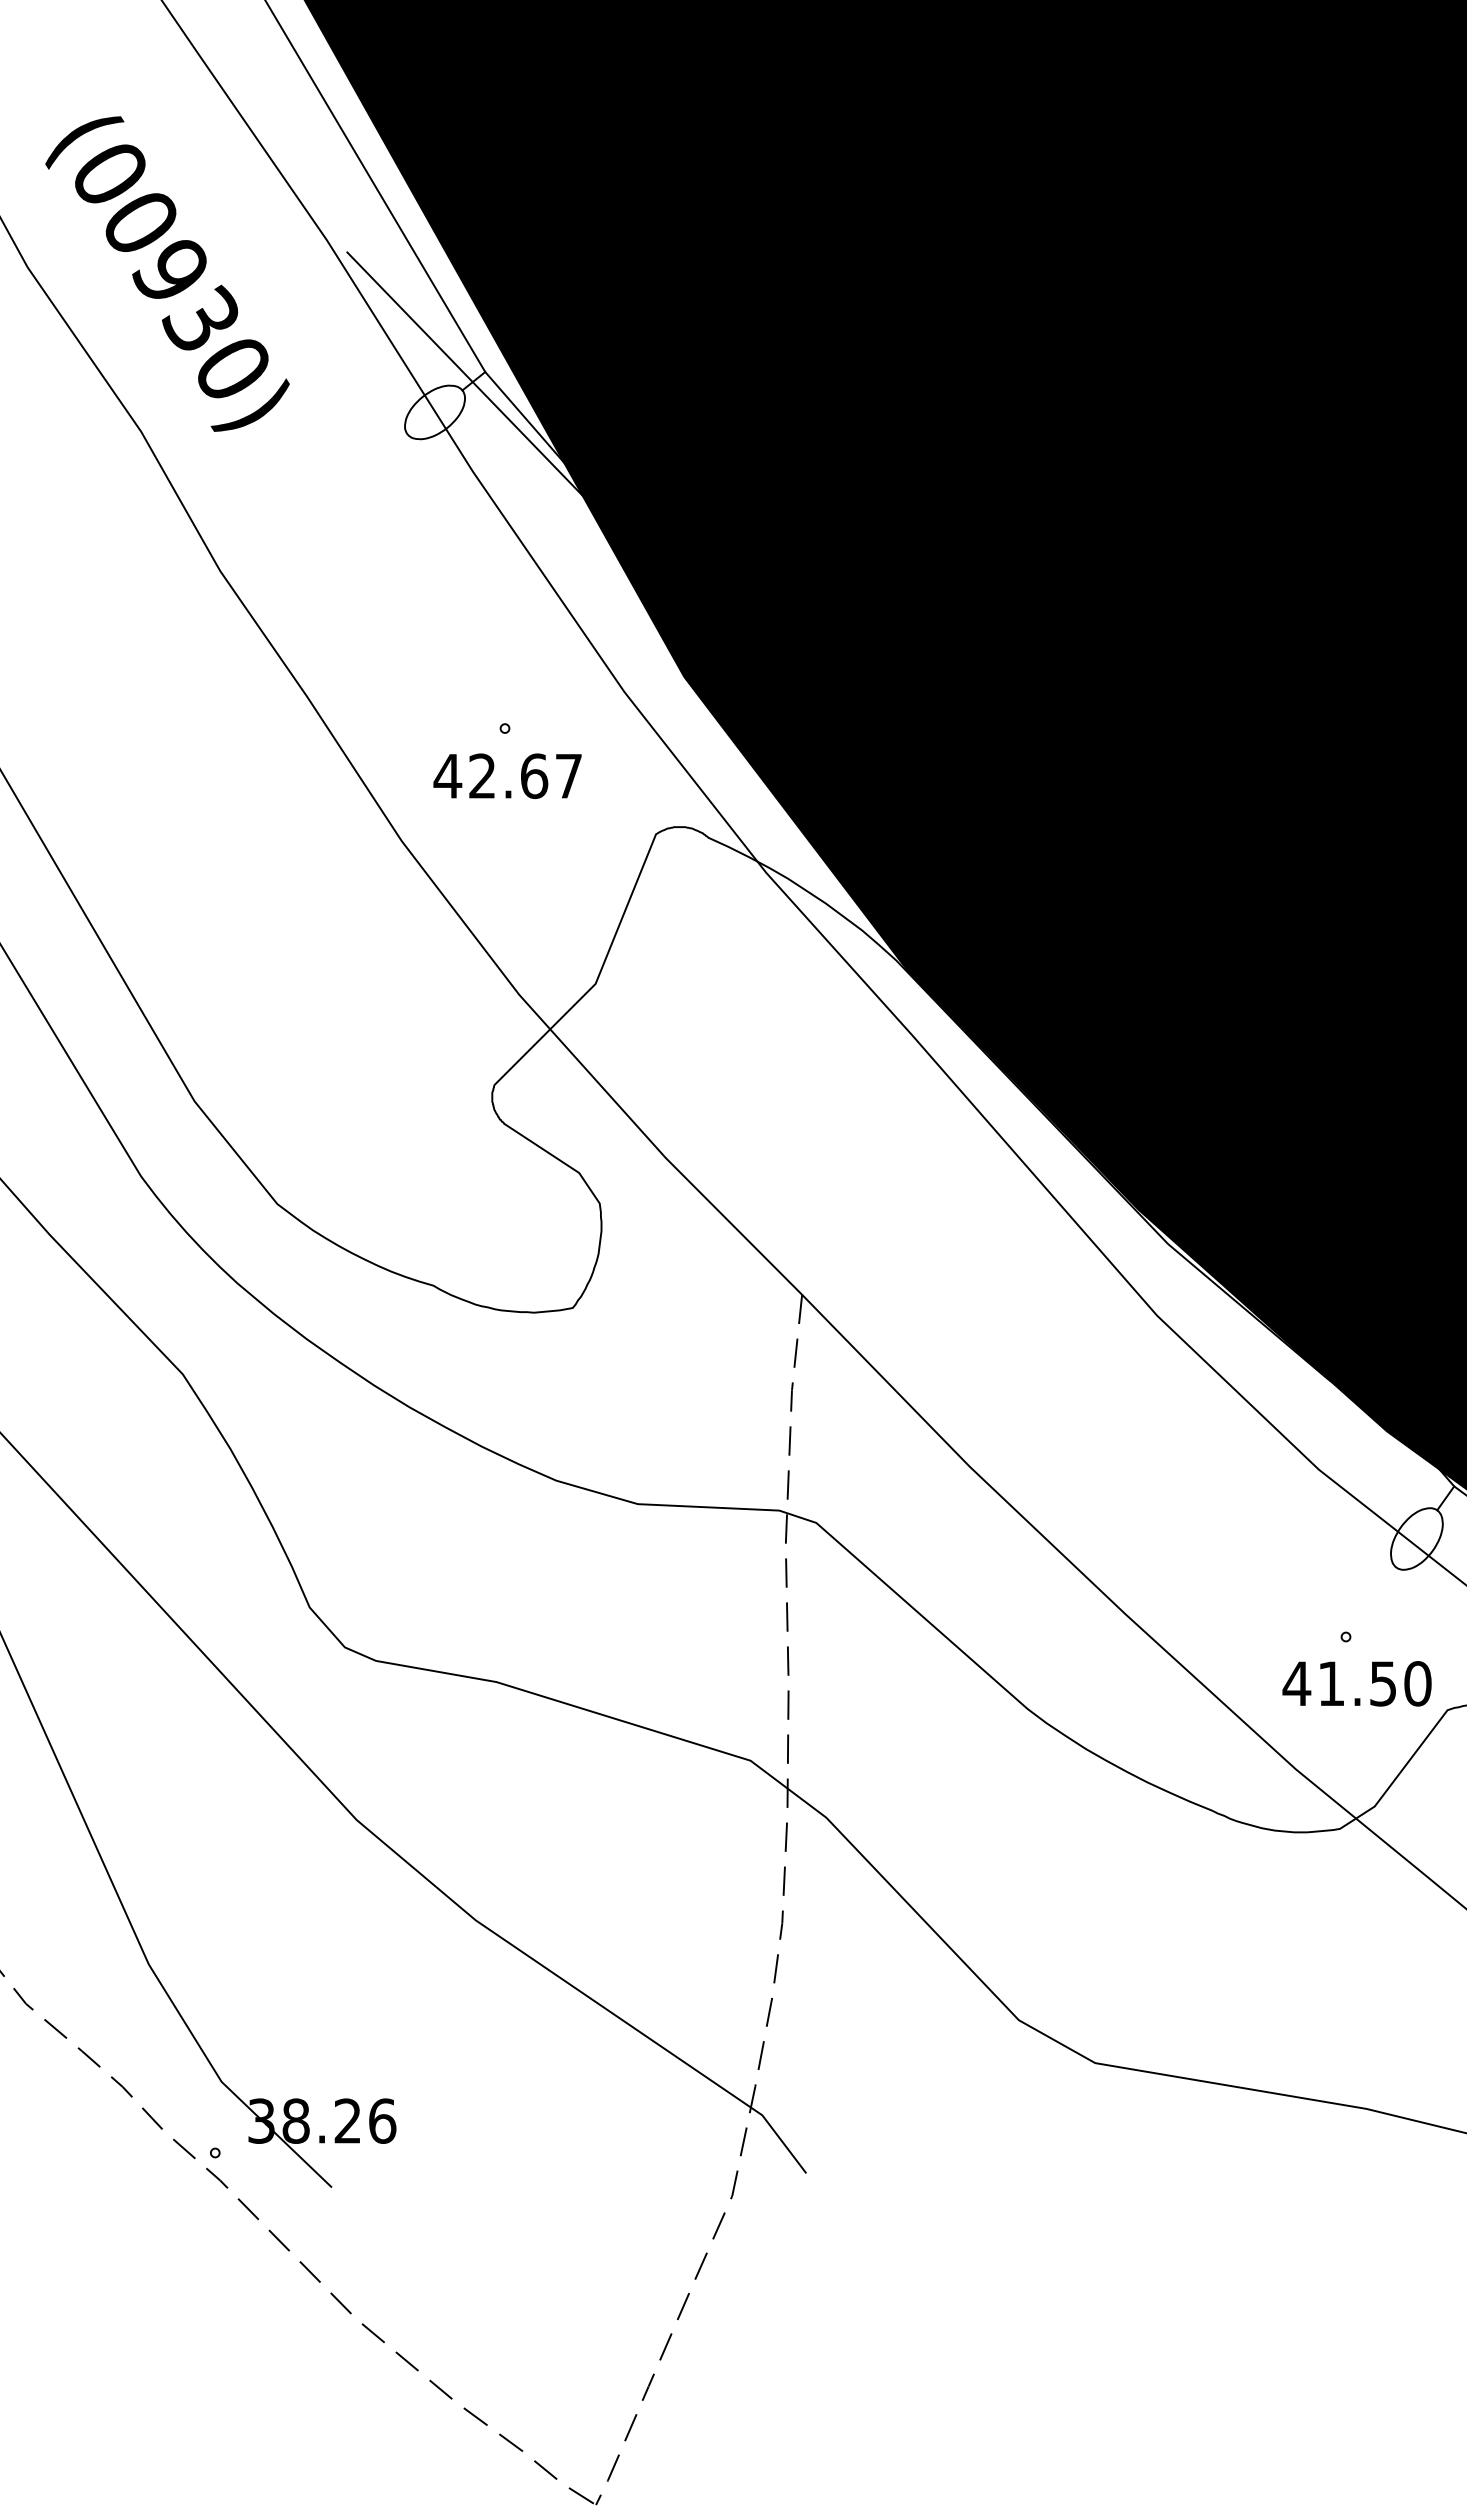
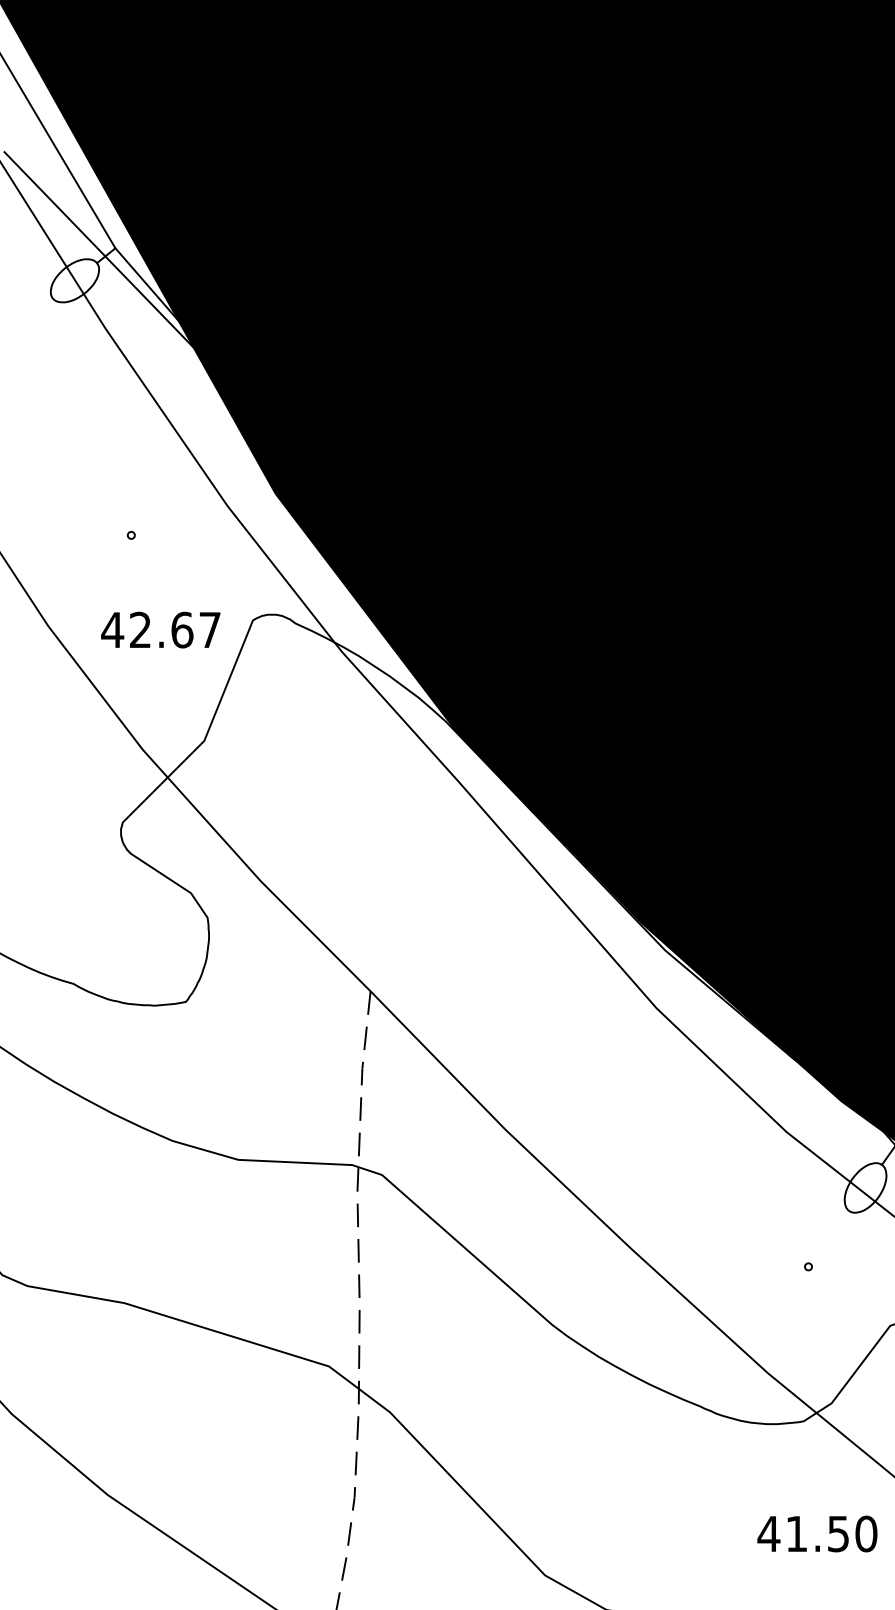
text: (507, 775) -> (160, 629), moved
text: (1356, 1683) -> (816, 1533), moved

